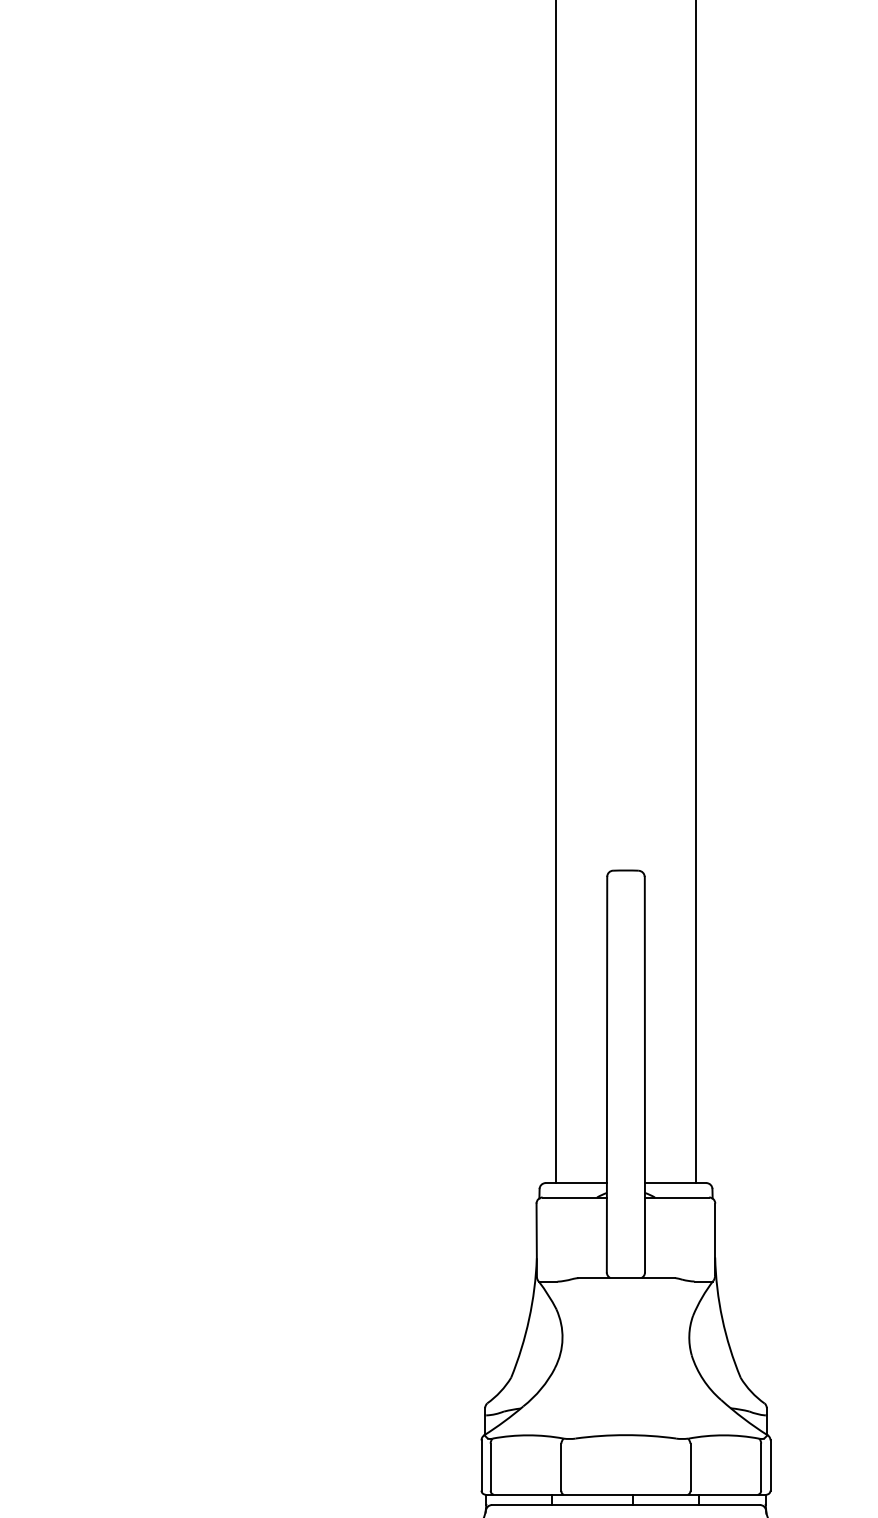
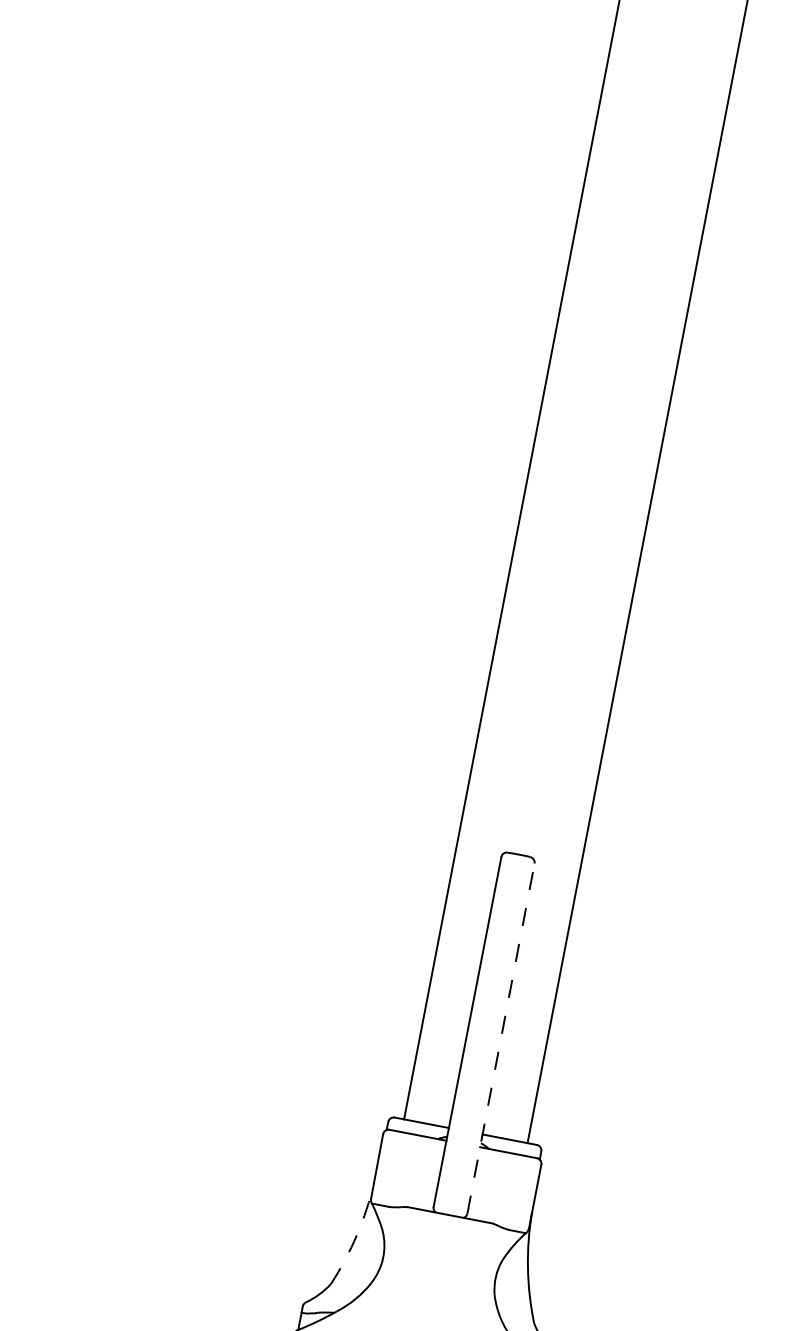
line: (644, 1074) -> (500, 1038), solid -> dashed
arc: (529, 1319) -> (357, 1235), solid -> dashed

